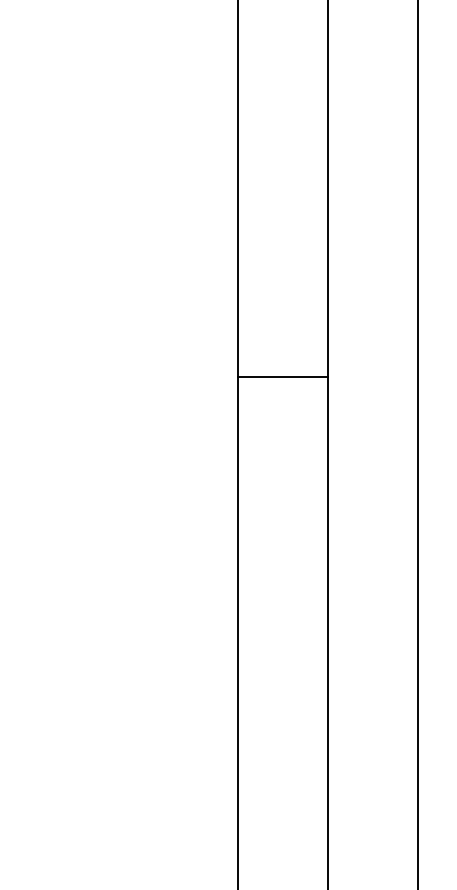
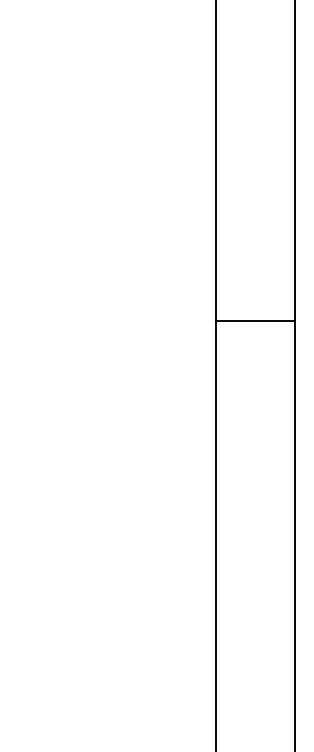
line: (282, 377) -> (255, 321), moved

